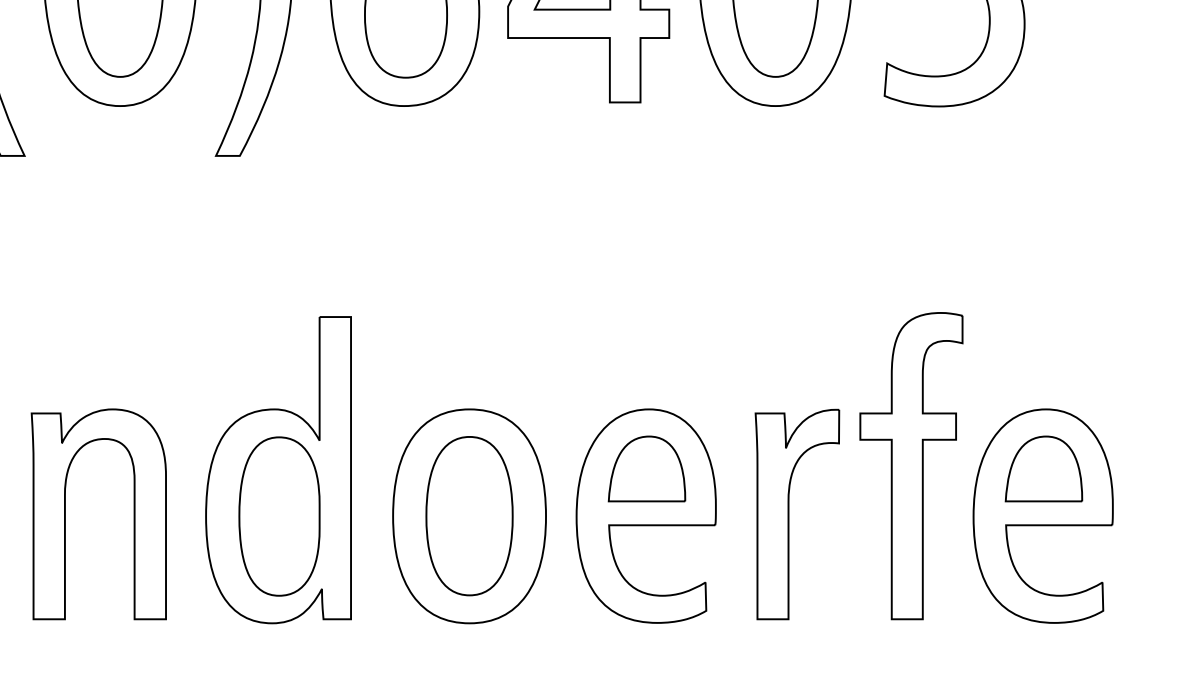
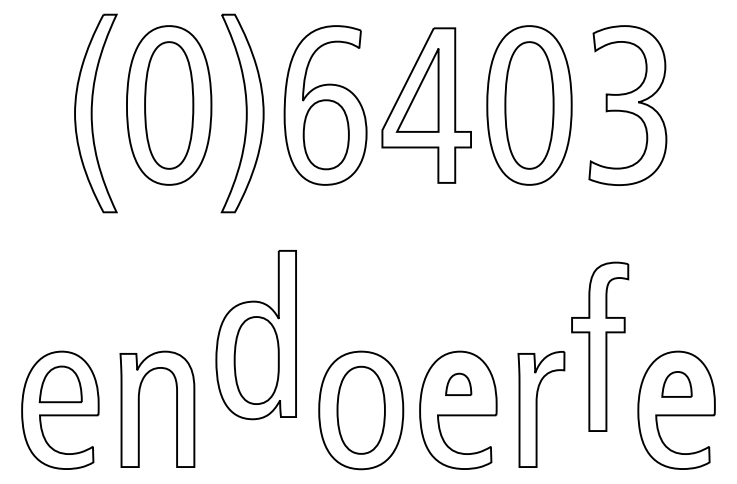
part: (912, 465) -> (600, 346), moved
part: (646, 469) -> (458, 384), size x0.6
part: (1043, 469) -> (676, 384), size x0.7
part: (277, 470) -> (255, 335), moved

